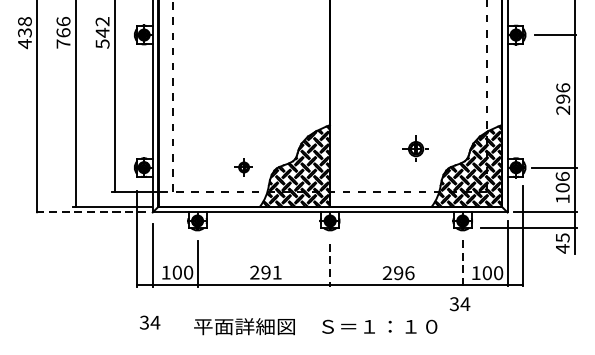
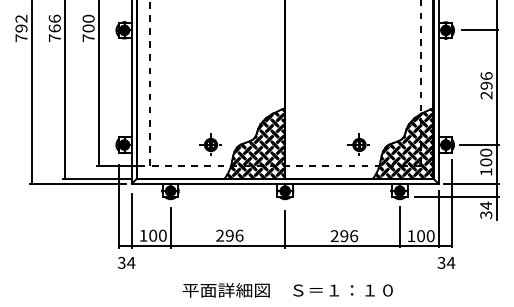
text: (24, 32) -> (21, 28), 438 -> 792
text: (102, 32) -> (88, 28), 542 -> 700
part: (414, 148) -> (358, 144), moved
part: (243, 167) -> (210, 144), size x1.43
text: (563, 176) -> (486, 152), 106 -> 100
line: (89, 212) -> (77, 183), dashed -> solid
text: (563, 243) -> (486, 210), 45 -> 34
line: (462, 263) -> (399, 227), dashed -> solid
line: (330, 265) -> (285, 229), dashed -> solid
text: (277, 272) -> (239, 235), 291 -> 296
text: (460, 303) -> (446, 262), moved
text: (149, 322) -> (126, 262), moved
text: (315, 326) -> (287, 290), moved

